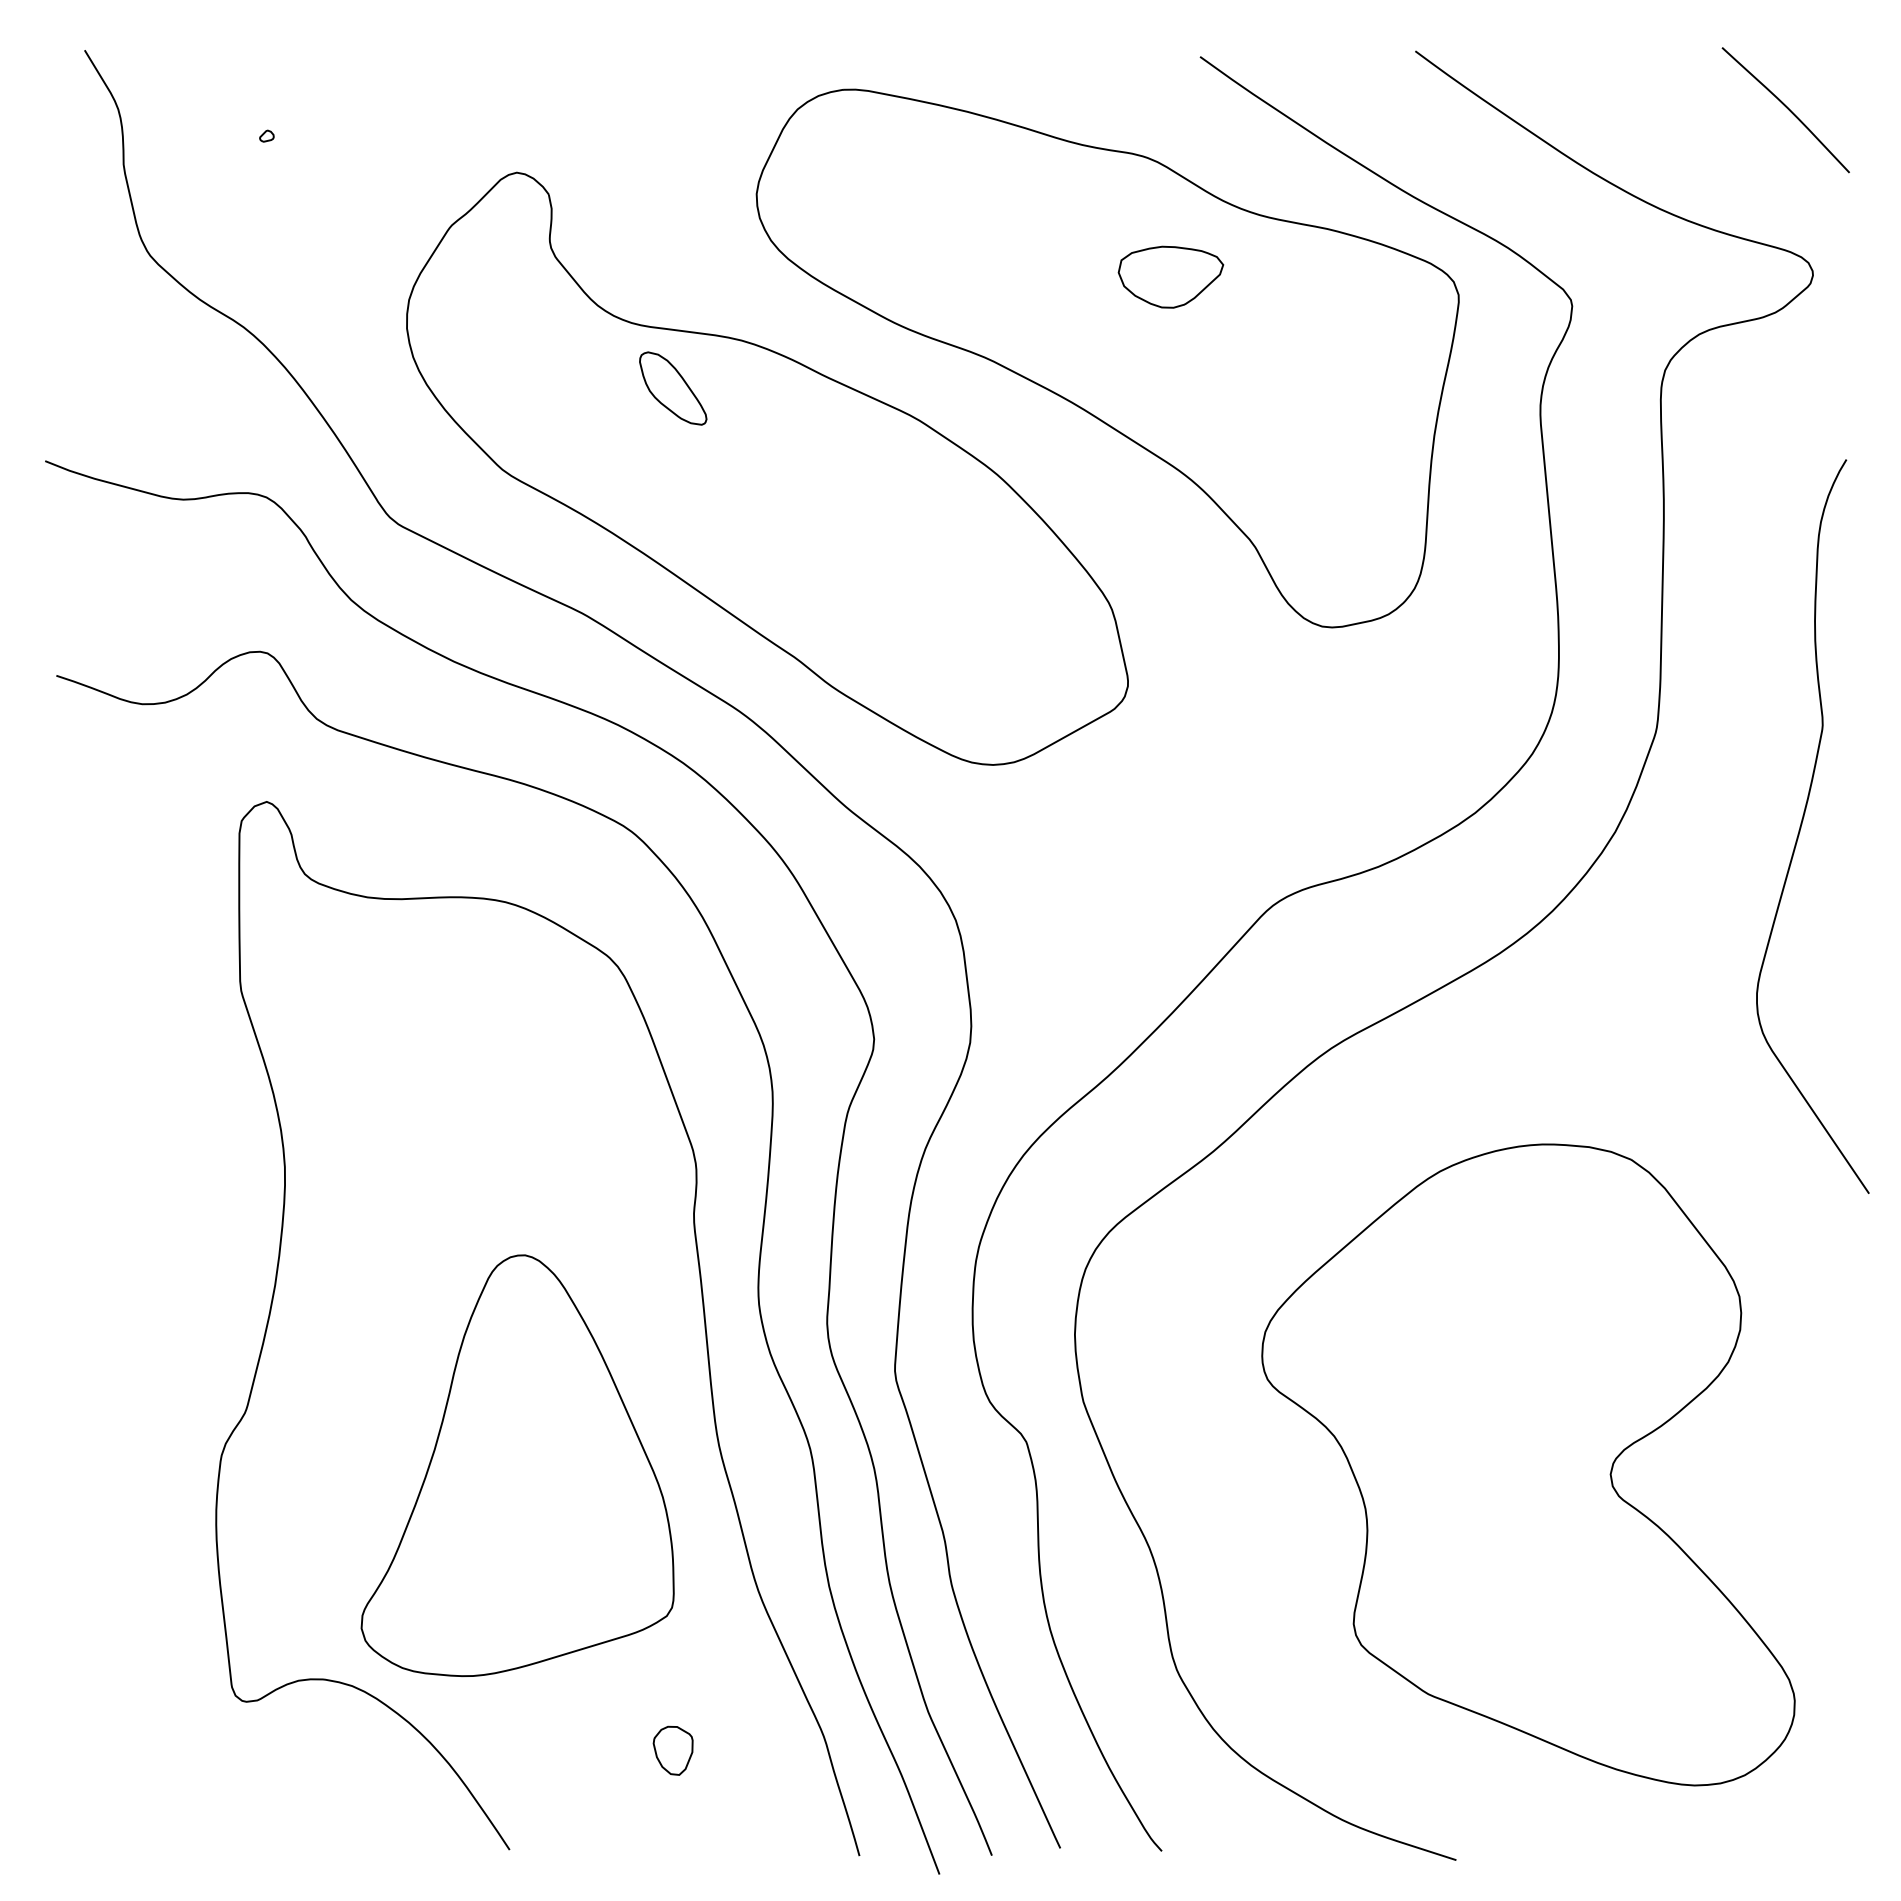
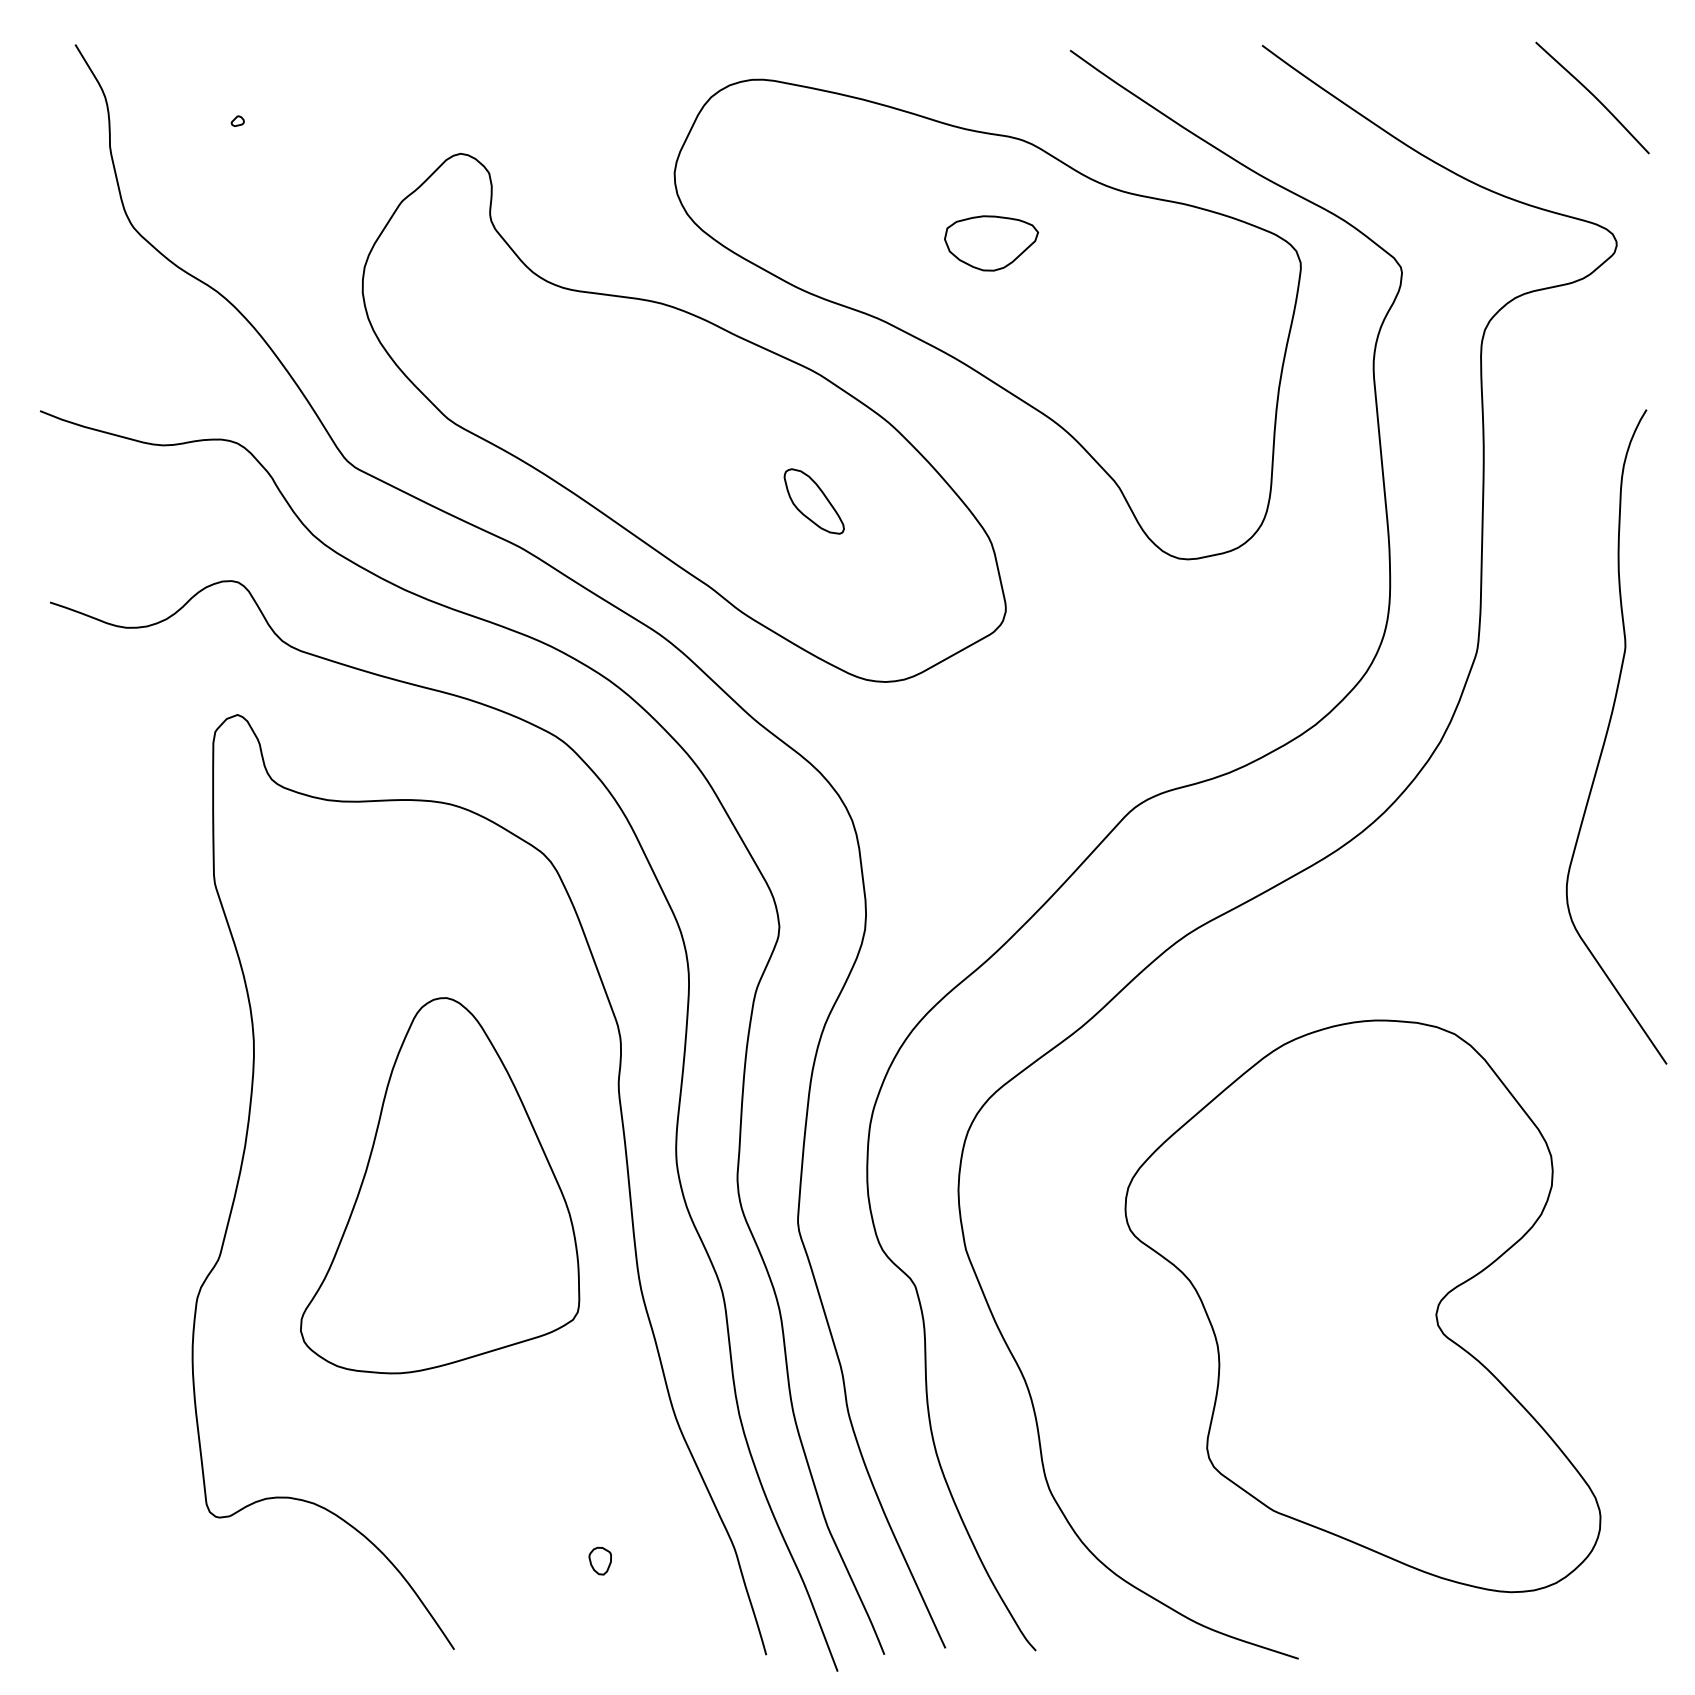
part: (1170, 276) -> (991, 242), moved
part: (673, 388) -> (814, 501), moved
part: (517, 1465) -> (439, 1185), moved
part: (673, 1750) -> (600, 1561), size x0.62

